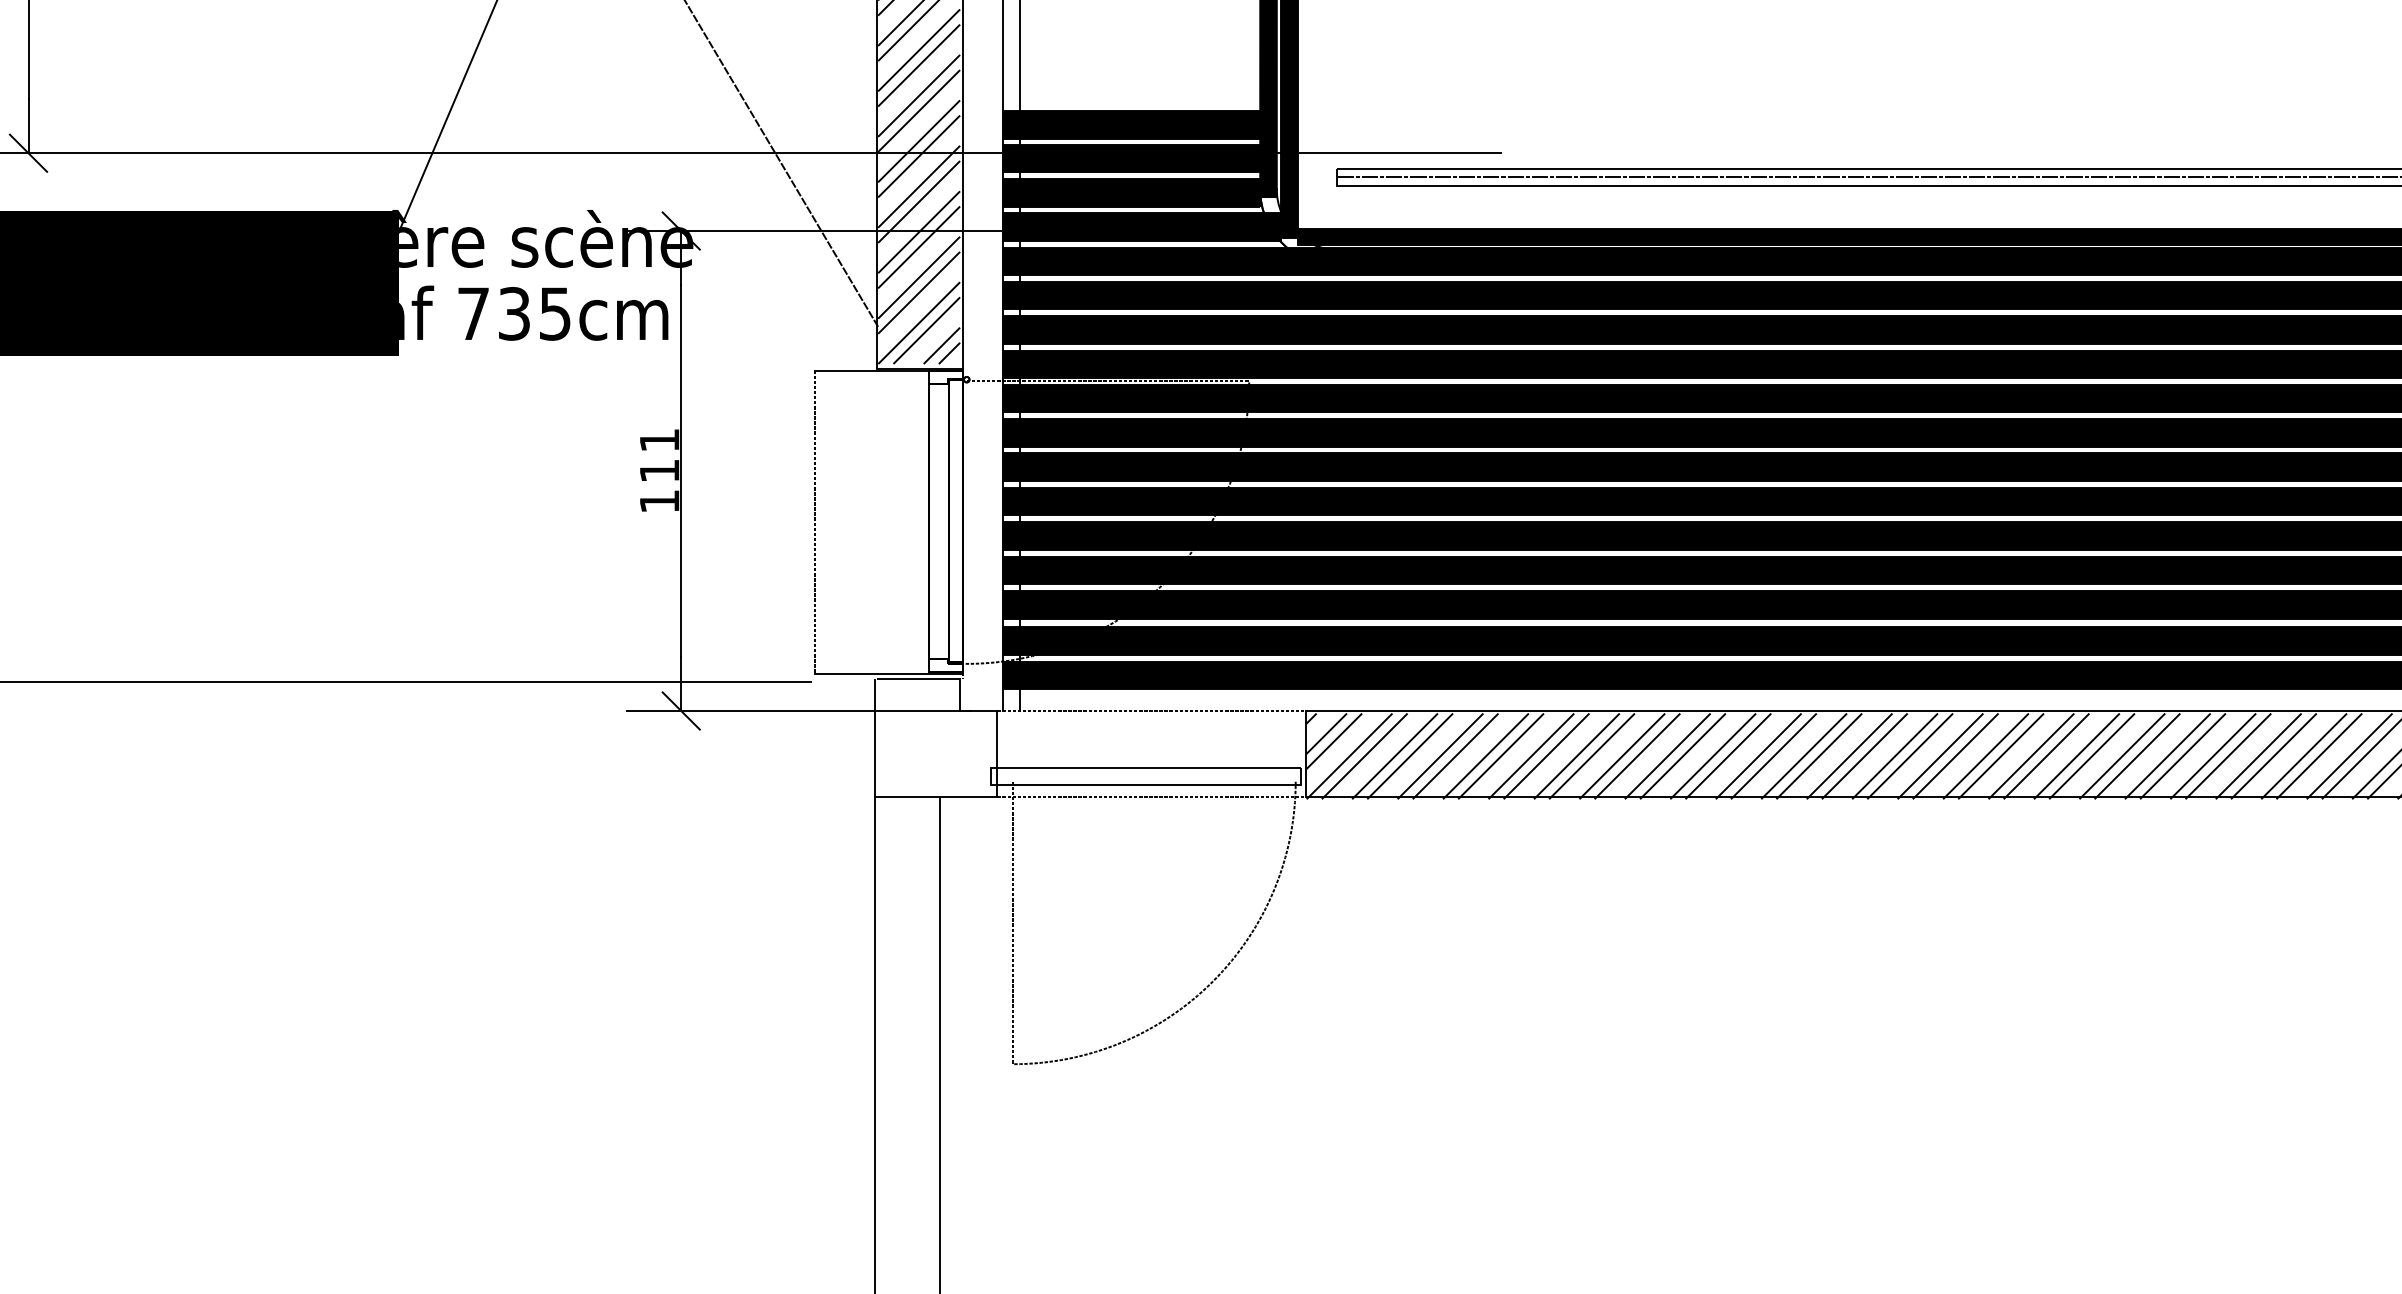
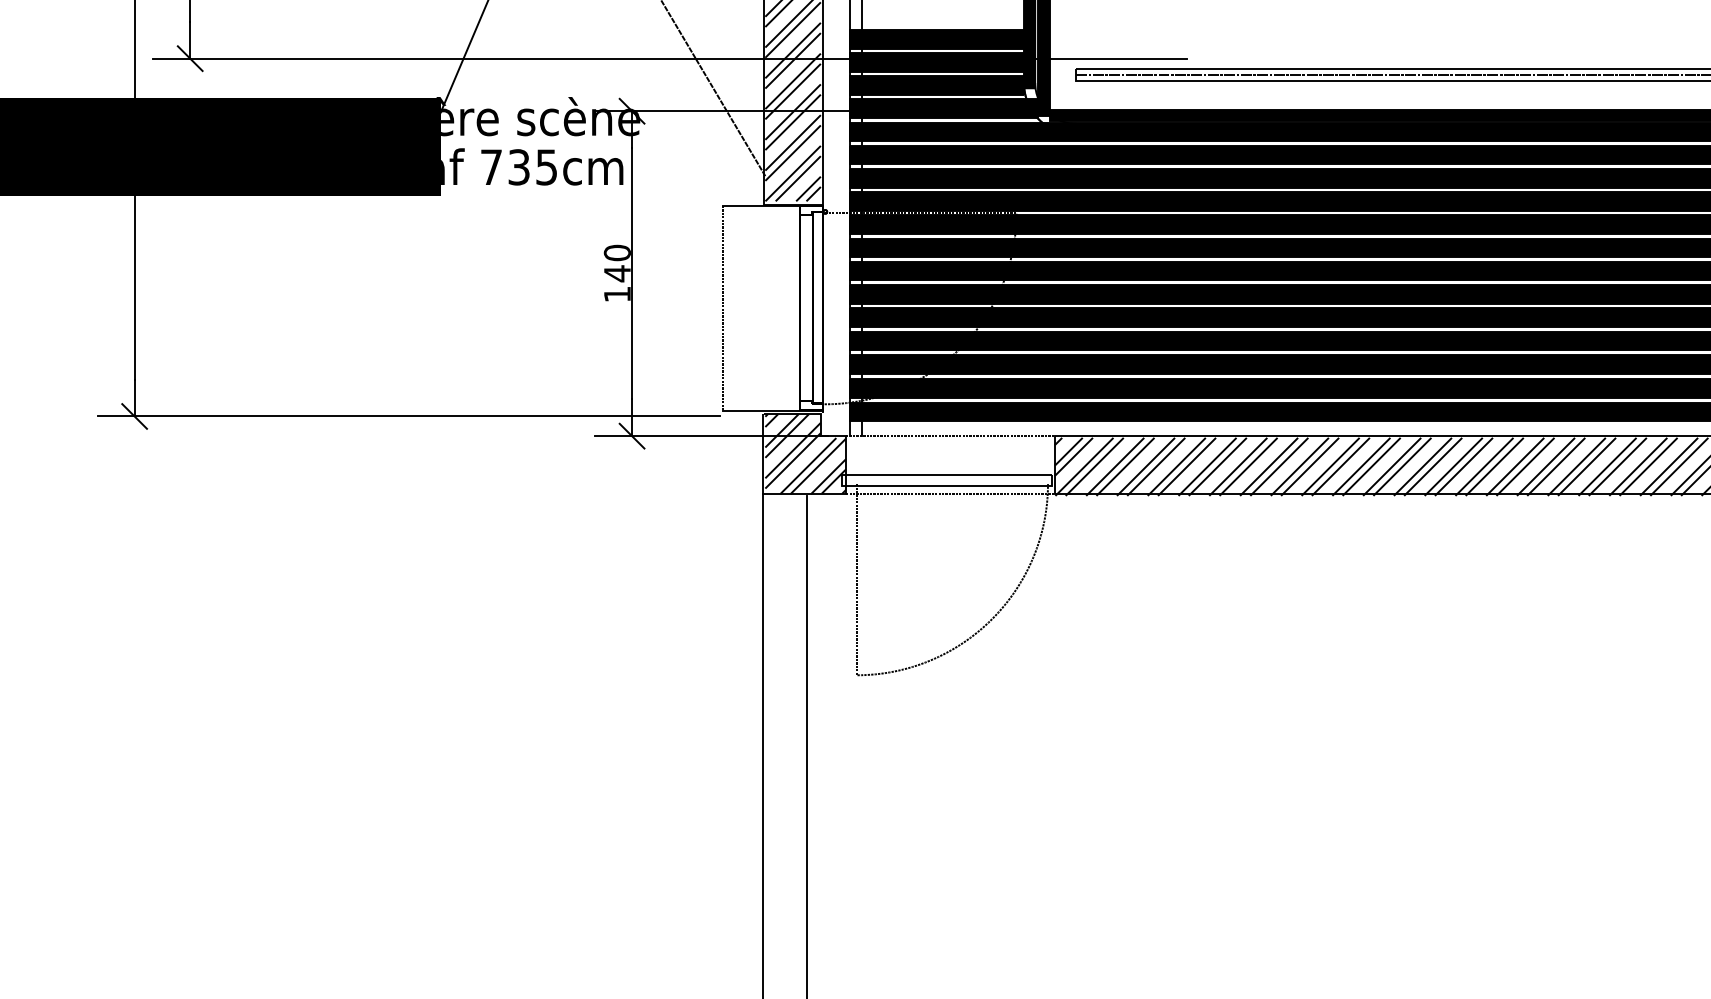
text: (658, 455) -> (616, 263), 111 -> 140
hatch: (937, 738) -> (805, 454), added

